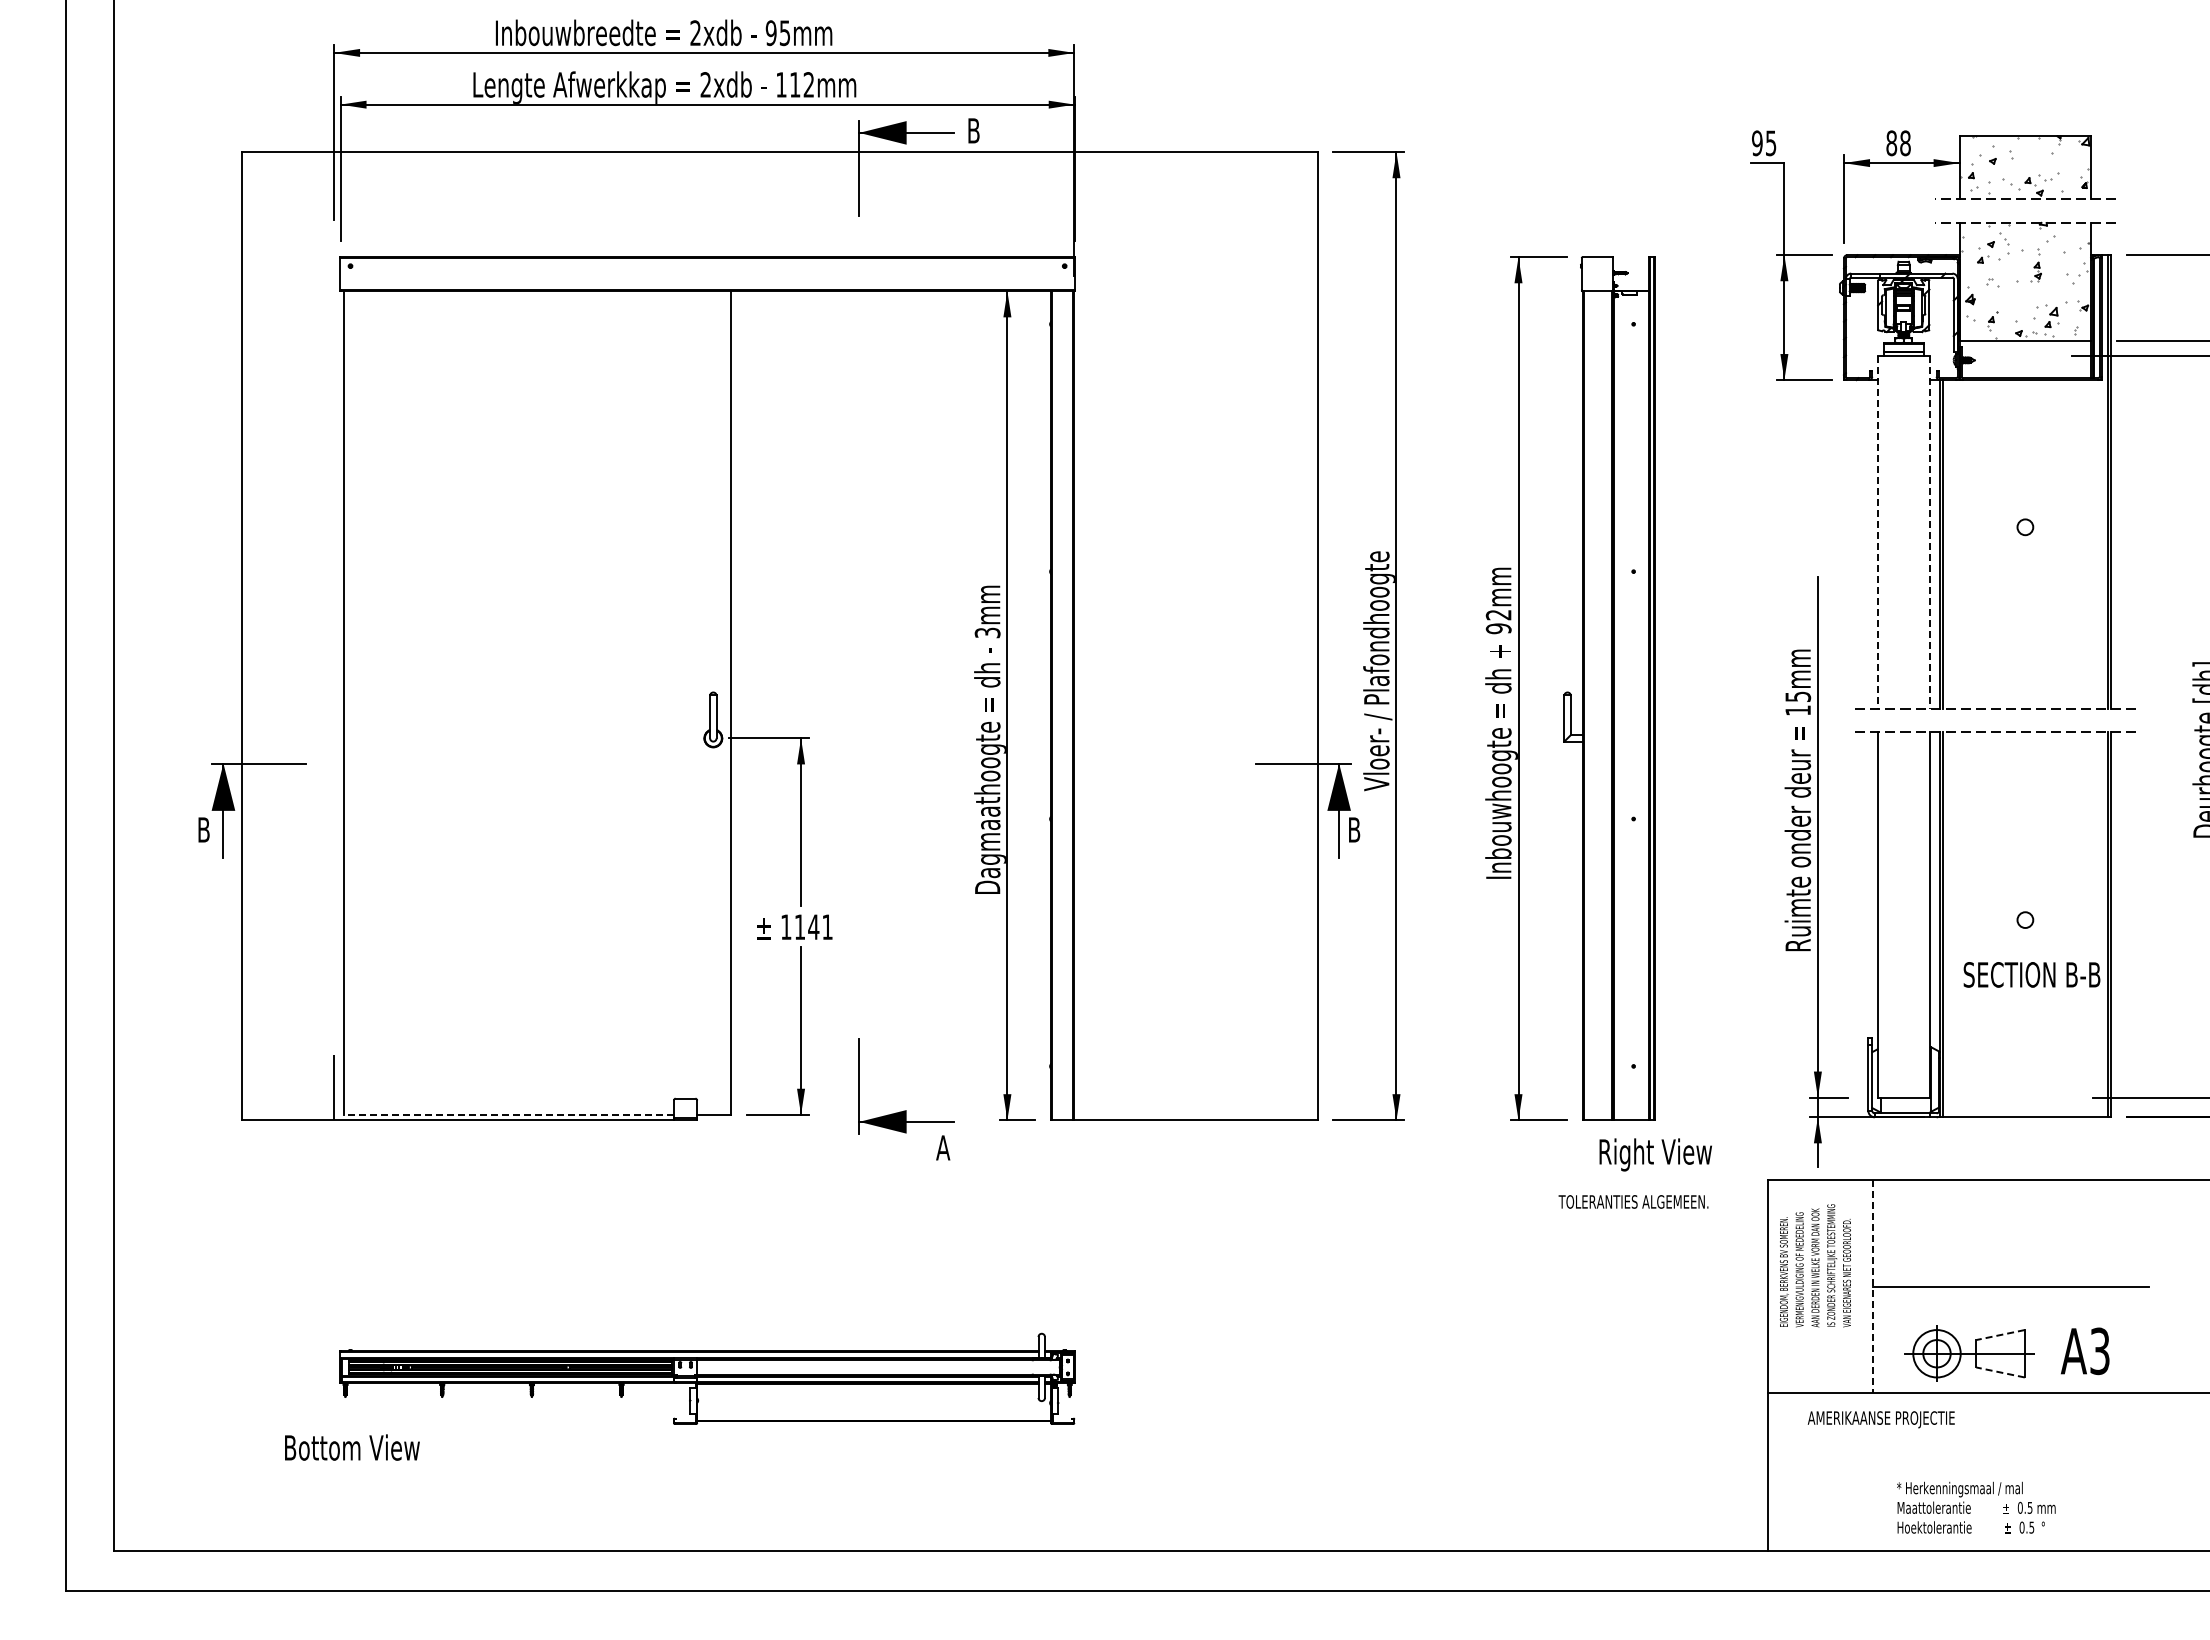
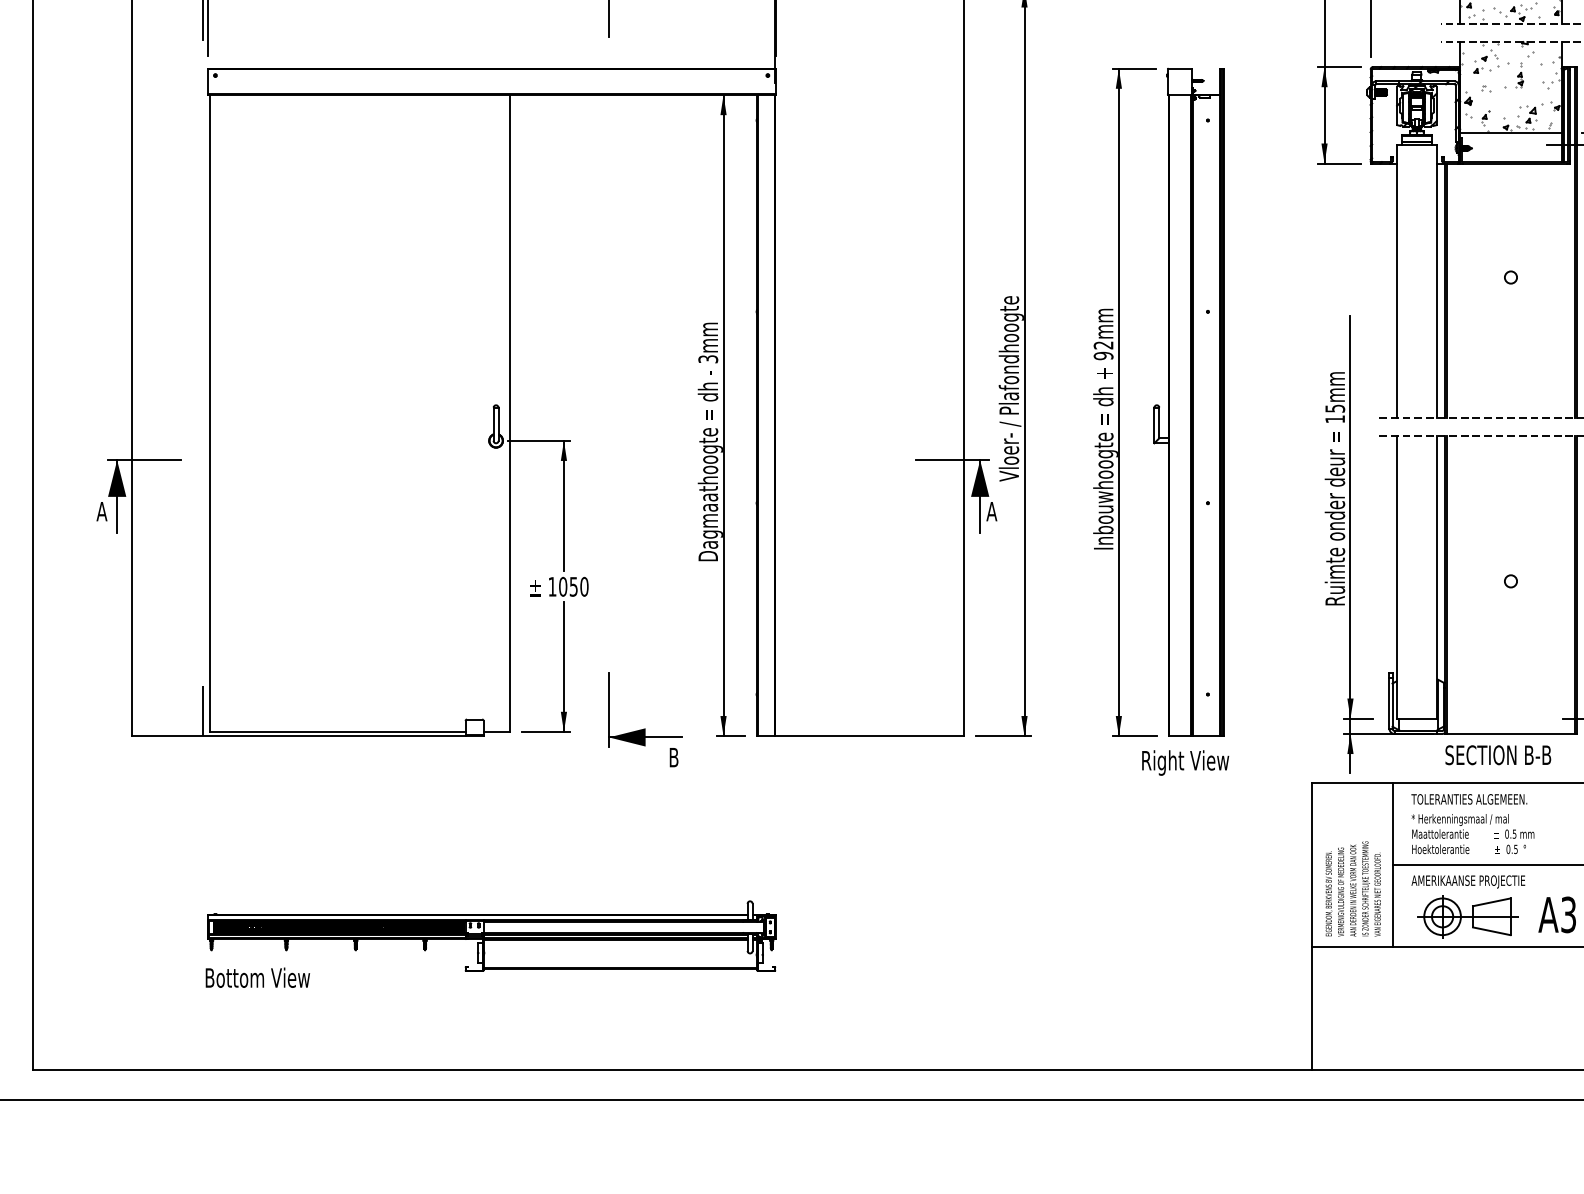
line: (1877, 533) -> (1396, 282), dashed -> solid
line: (1930, 533) -> (1437, 282), dashed -> solid
text: (203, 829) -> (101, 511), B -> A
text: (1354, 829) -> (992, 511), B -> A
text: (813, 927) -> (573, 587), 1141 -> 1050
text: (2031, 974) -> (1497, 754), moved
line: (508, 1114) -> (337, 731), dashed -> solid
text: (943, 1147) -> (674, 757), A -> B
text: (1655, 1154) -> (1185, 762), moved
text: (1633, 1201) -> (1469, 799), moved
text: (1814, 1265) -> (1352, 888), moved
line: (1872, 1287) -> (1392, 865), dashed -> solid
line: (2000, 1335) -> (1491, 902), dashed -> solid
line: (2000, 1372) -> (1491, 931), dashed -> solid
text: (1880, 1419) -> (1467, 881), moved
text: (352, 1447) -> (257, 977), moved
text: (1976, 1507) -> (1473, 833), moved

